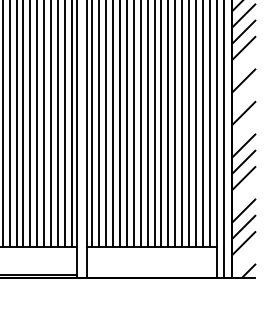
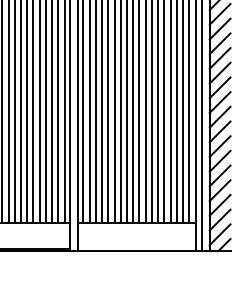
line: (243, 64) -> (219, 58), added
line: (243, 96) -> (219, 87), added
line: (243, 129) -> (219, 116), added
line: (243, 194) -> (219, 175), added
line: (243, 259) -> (219, 234), added

